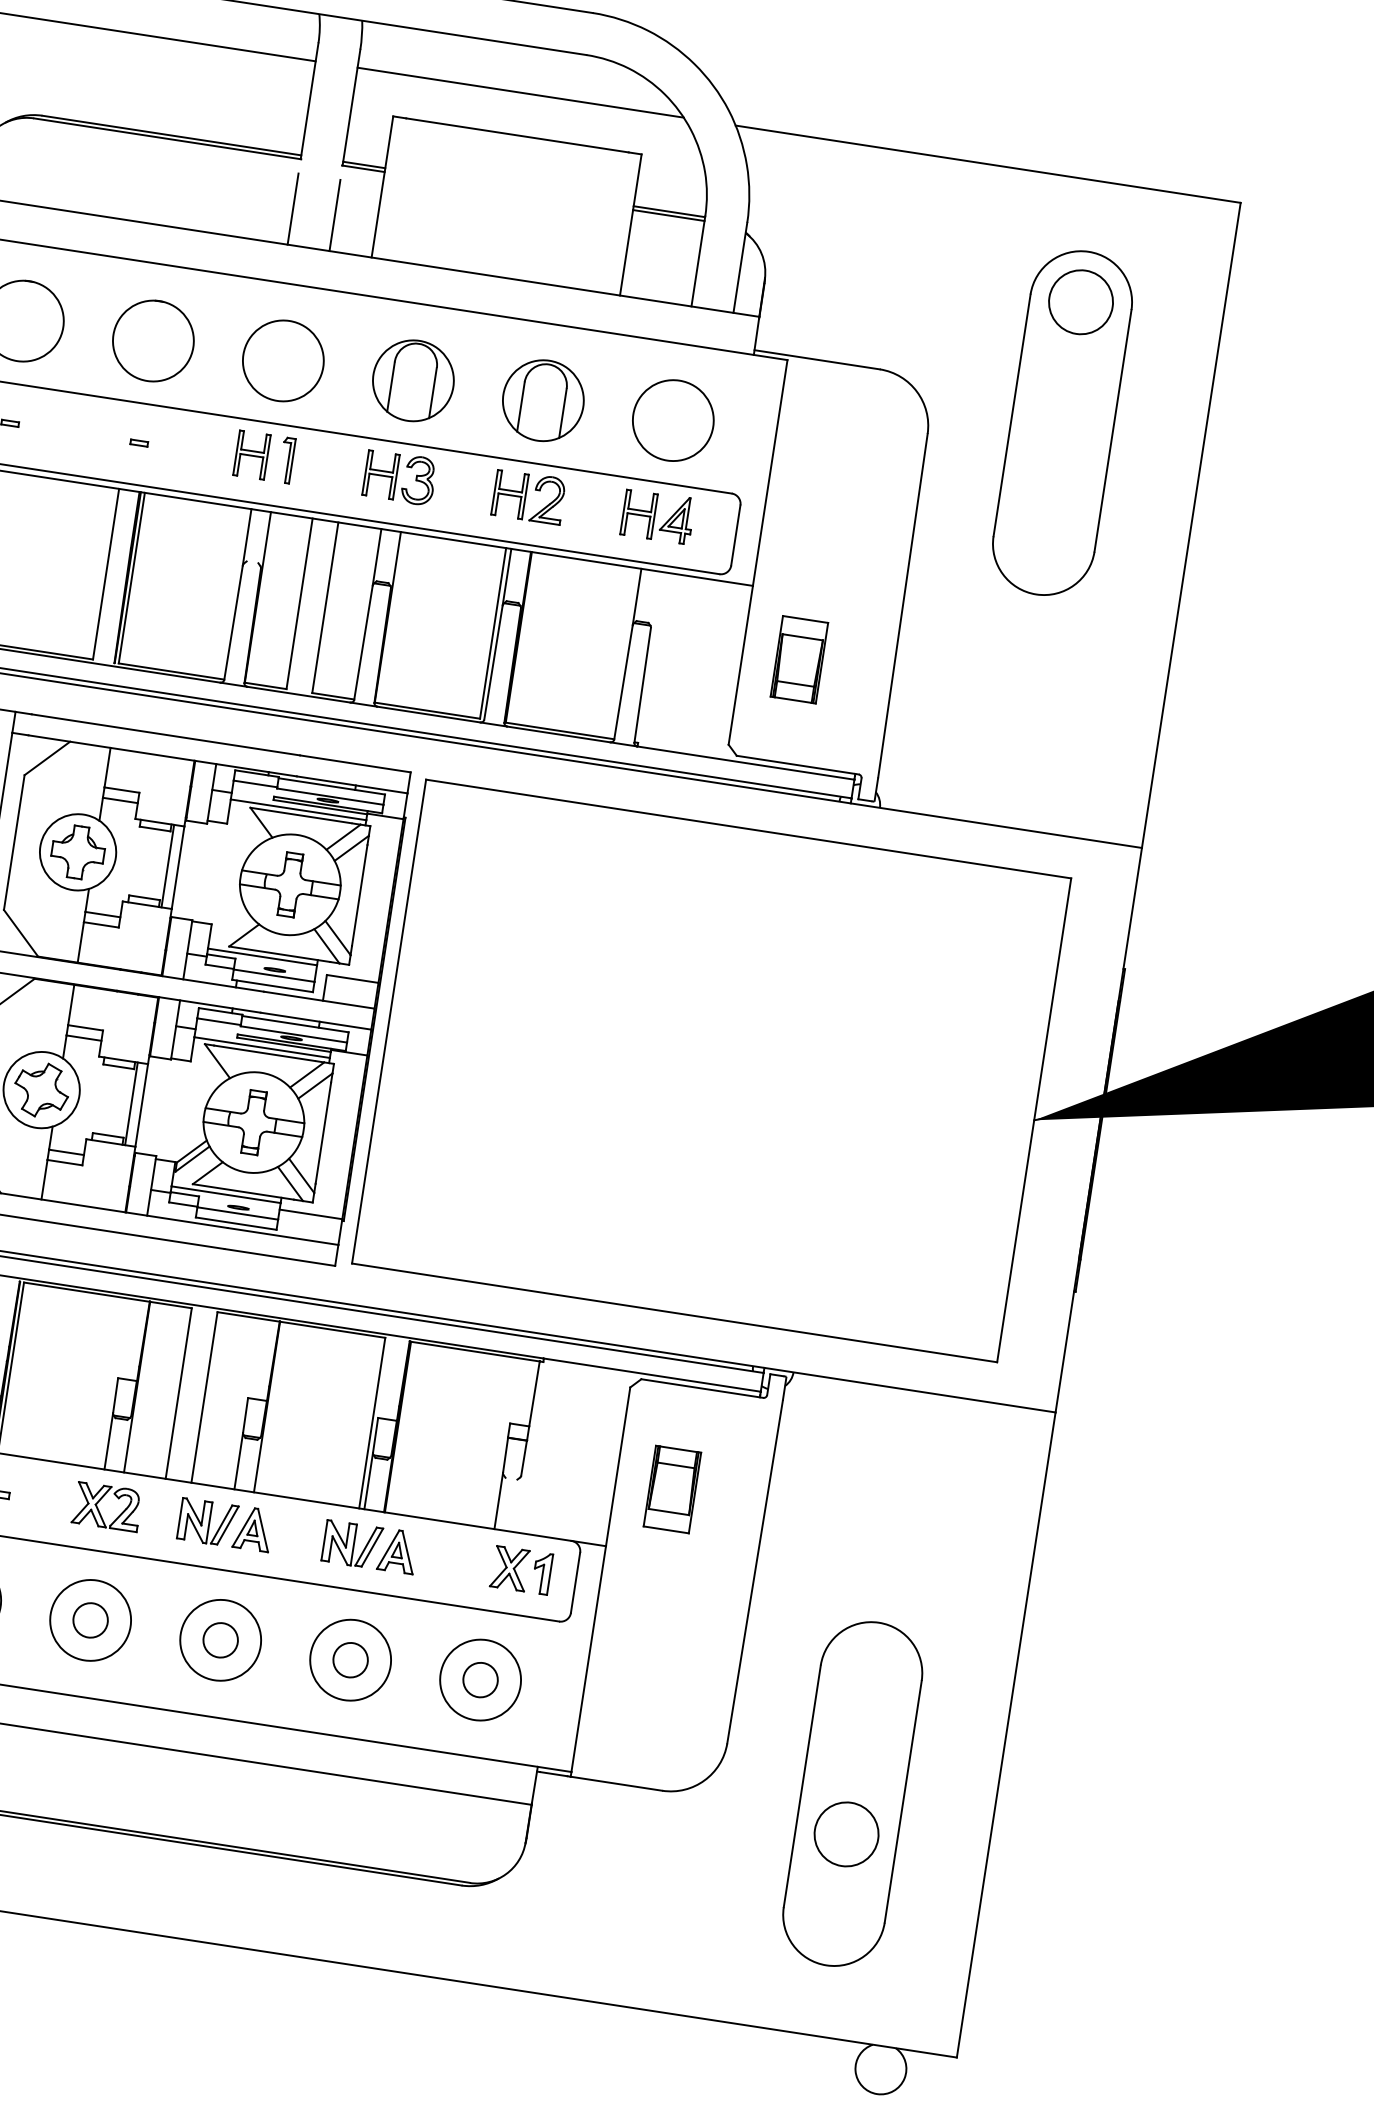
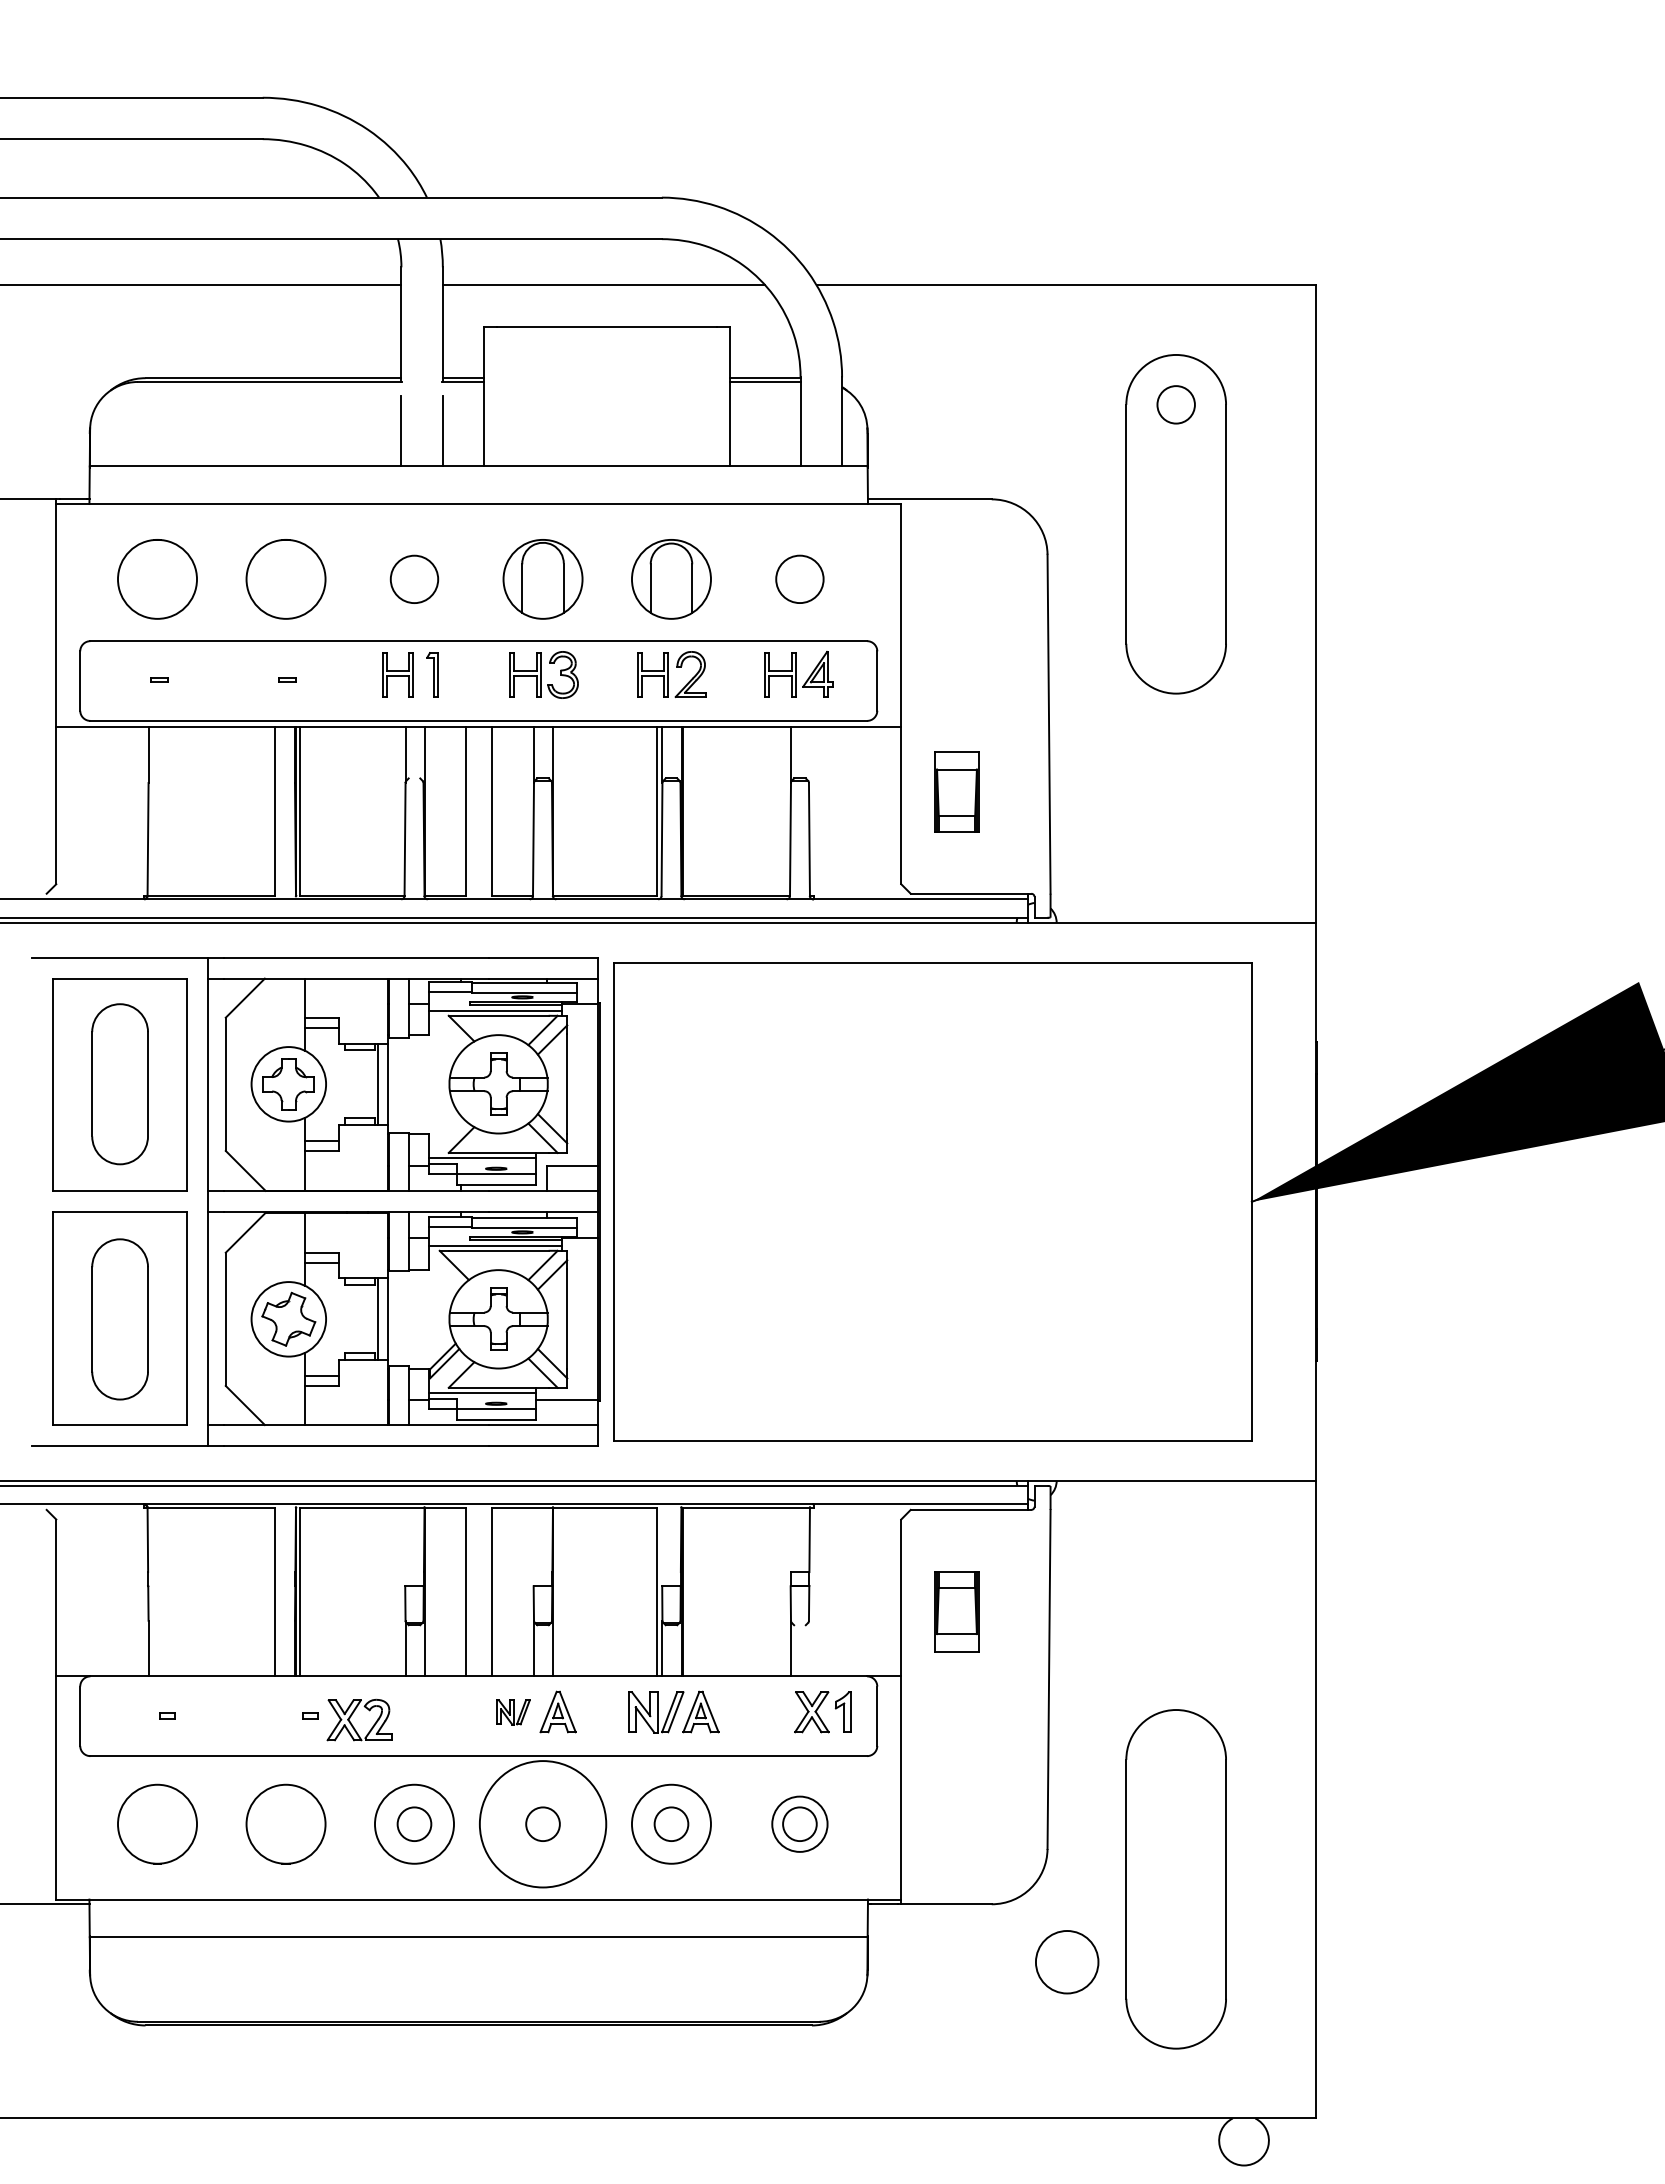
circle: (1080, 301) -> (1175, 404), size x0.6
circle: (283, 361) -> (414, 579), size x0.6
circle: (673, 419) -> (799, 578), size x0.6
part: (100, 1501) -> (352, 1715), moved
part: (208, 1522) -> (513, 1712), size x0.6
circle: (220, 1639) -> (542, 1823), size x1.6
circle: (480, 1679) -> (799, 1823), size x0.7
circle: (846, 1834) -> (1067, 1962), moved

